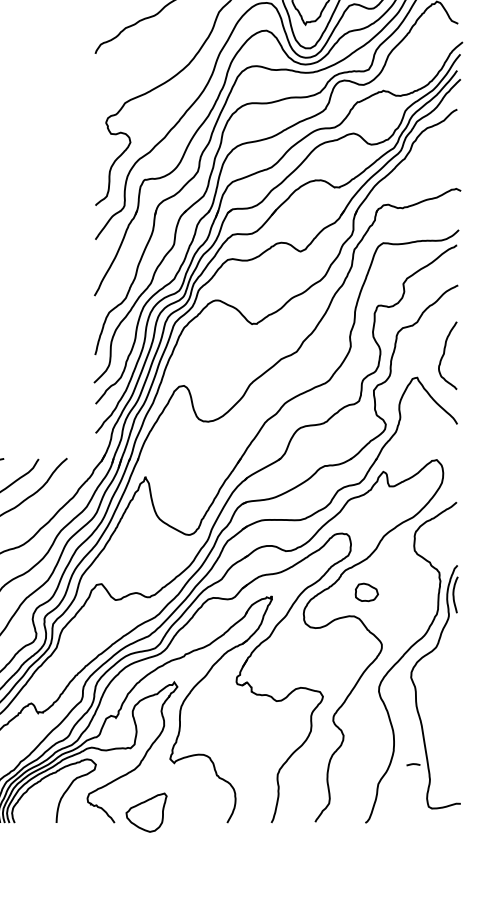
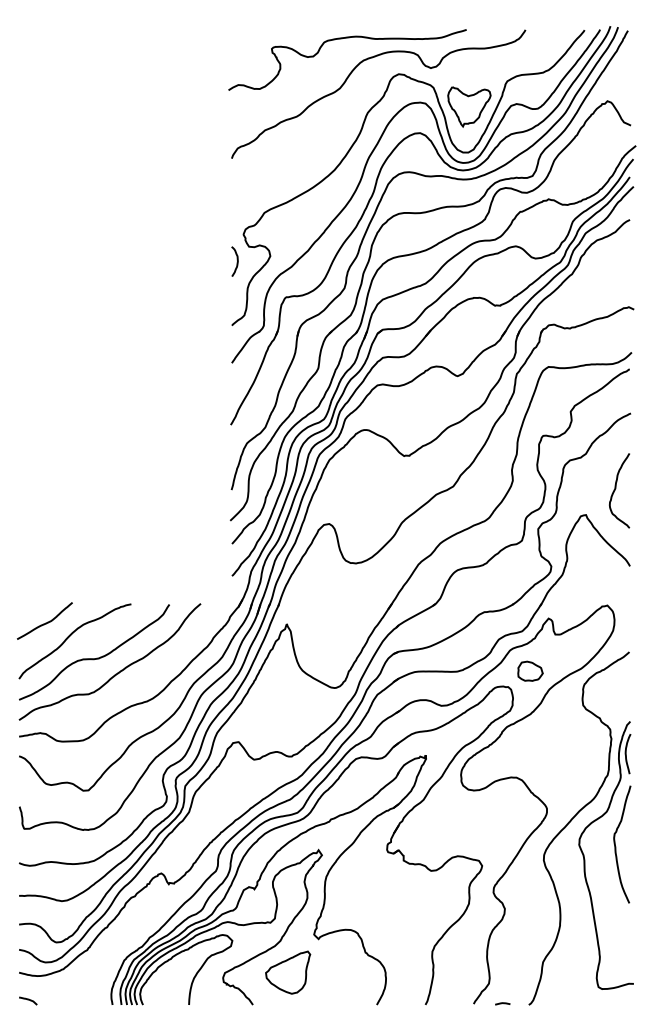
curve: (99, 148) -> (236, 262), added
part: (366, 591) -> (530, 670), moved
curve: (445, 678) -> (616, 846), added
line: (413, 764) -> (502, 1003), moved
part: (146, 812) -> (288, 972), moved

